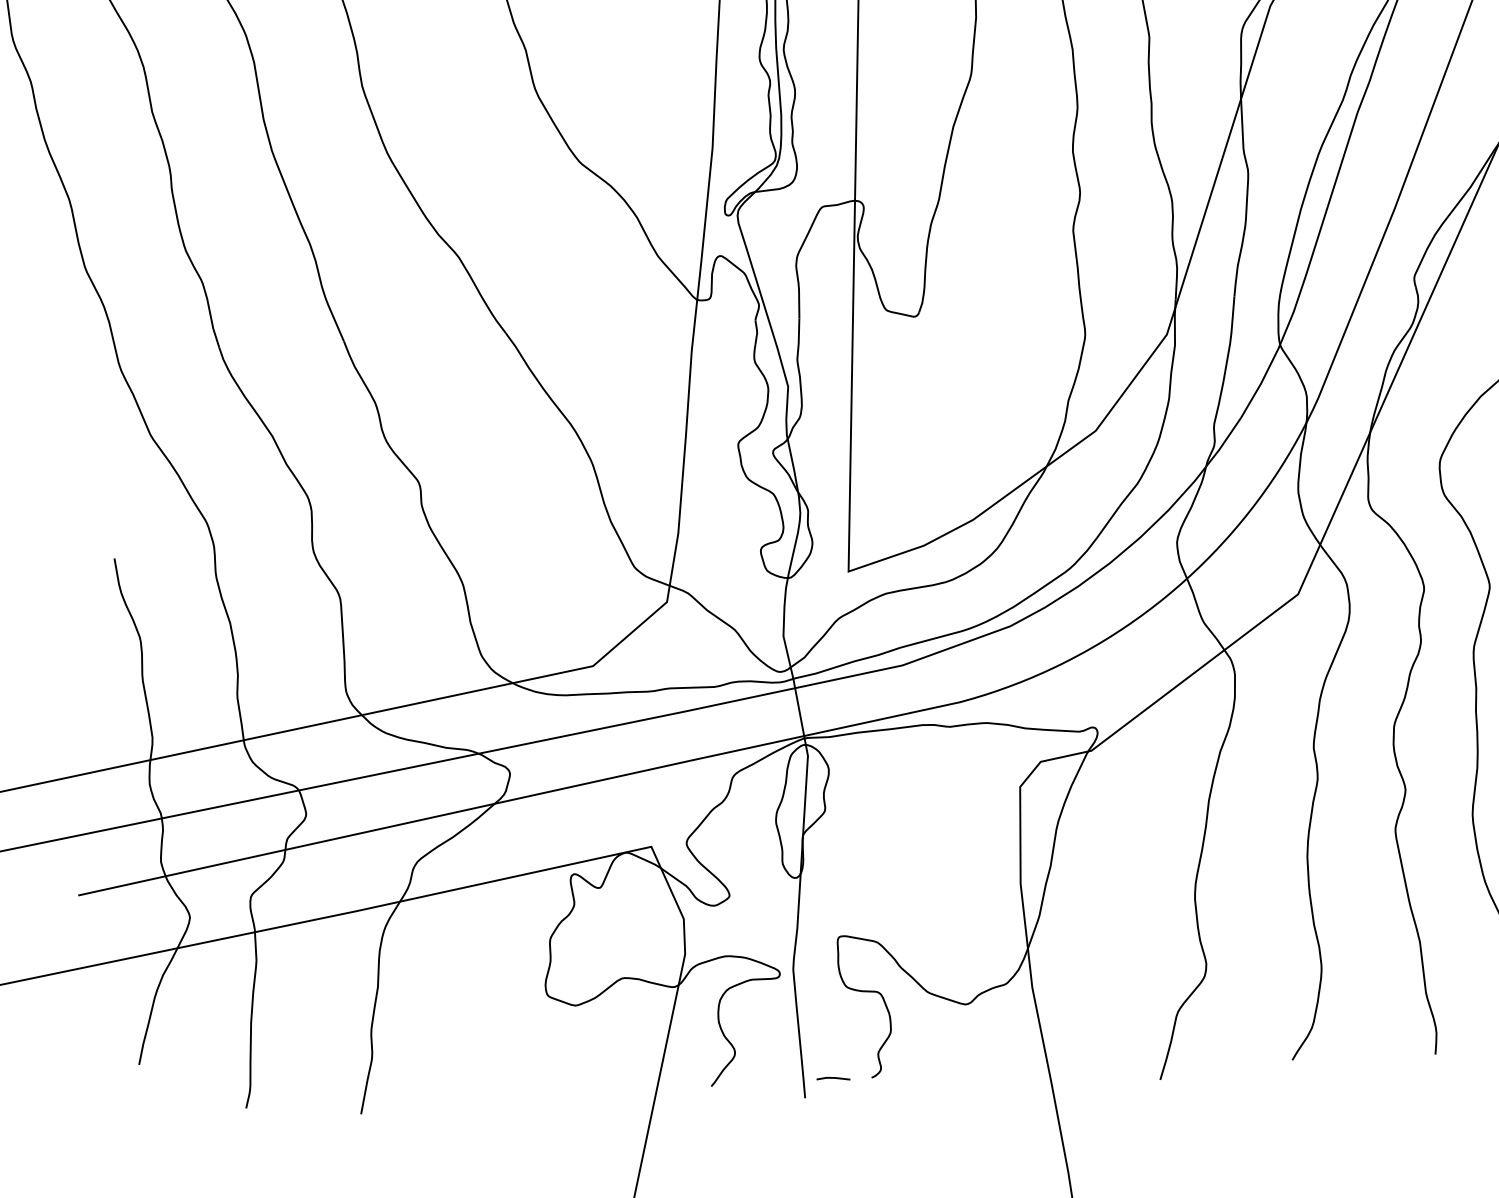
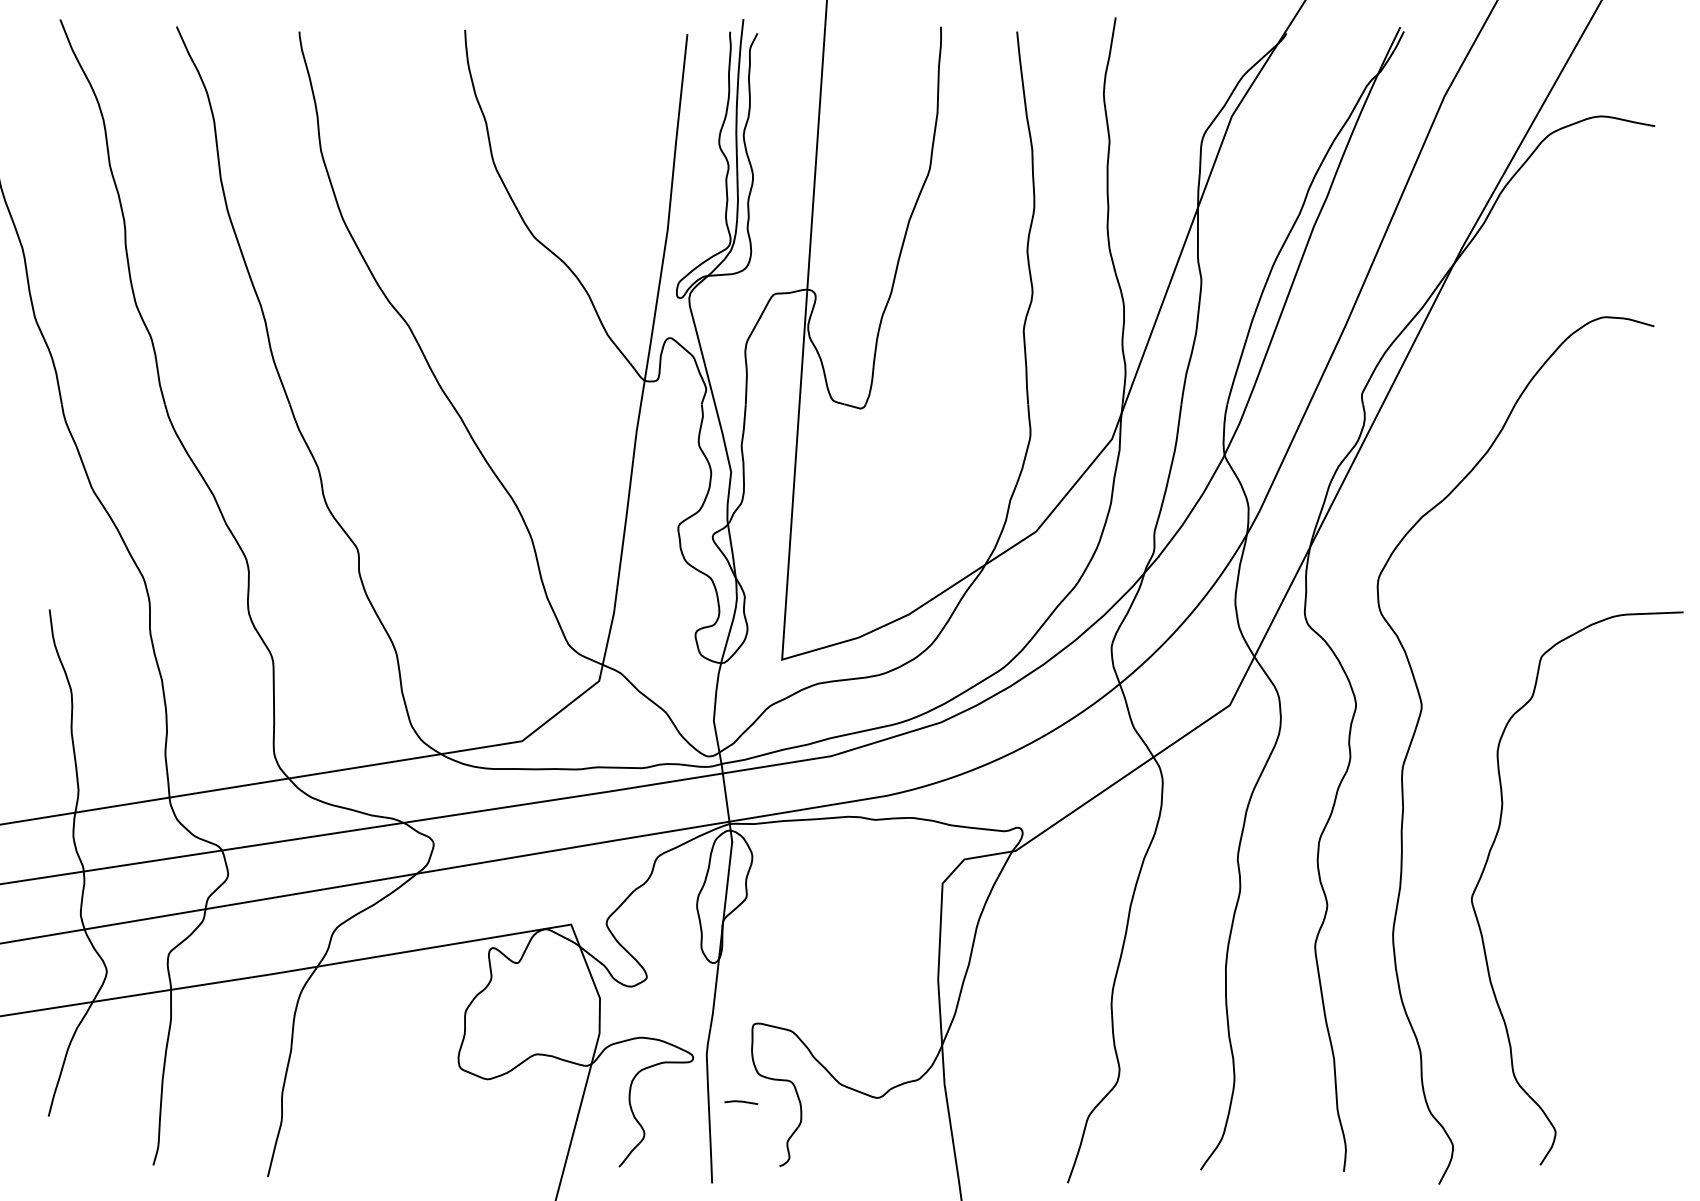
line: (833, 1078) -> (741, 1102), moved

